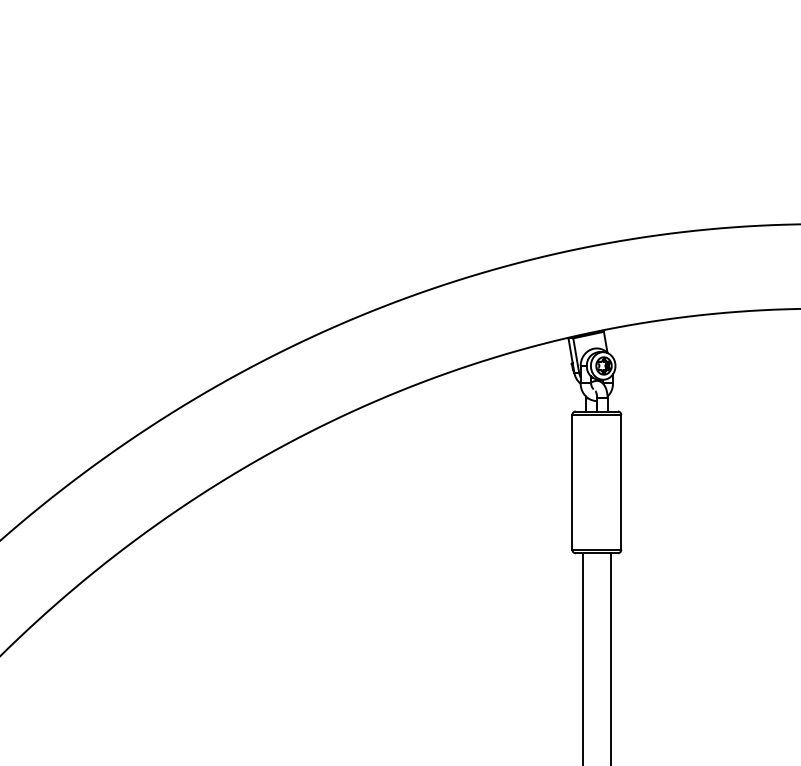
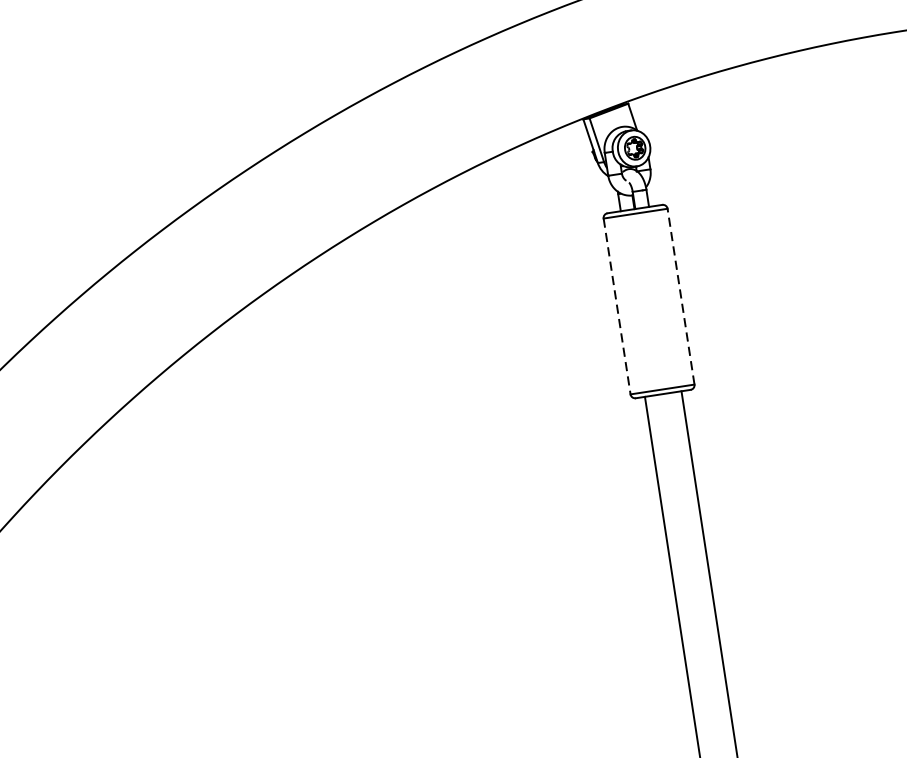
line: (621, 481) -> (681, 295), solid -> dashed
line: (572, 482) -> (617, 306), solid -> dashed

